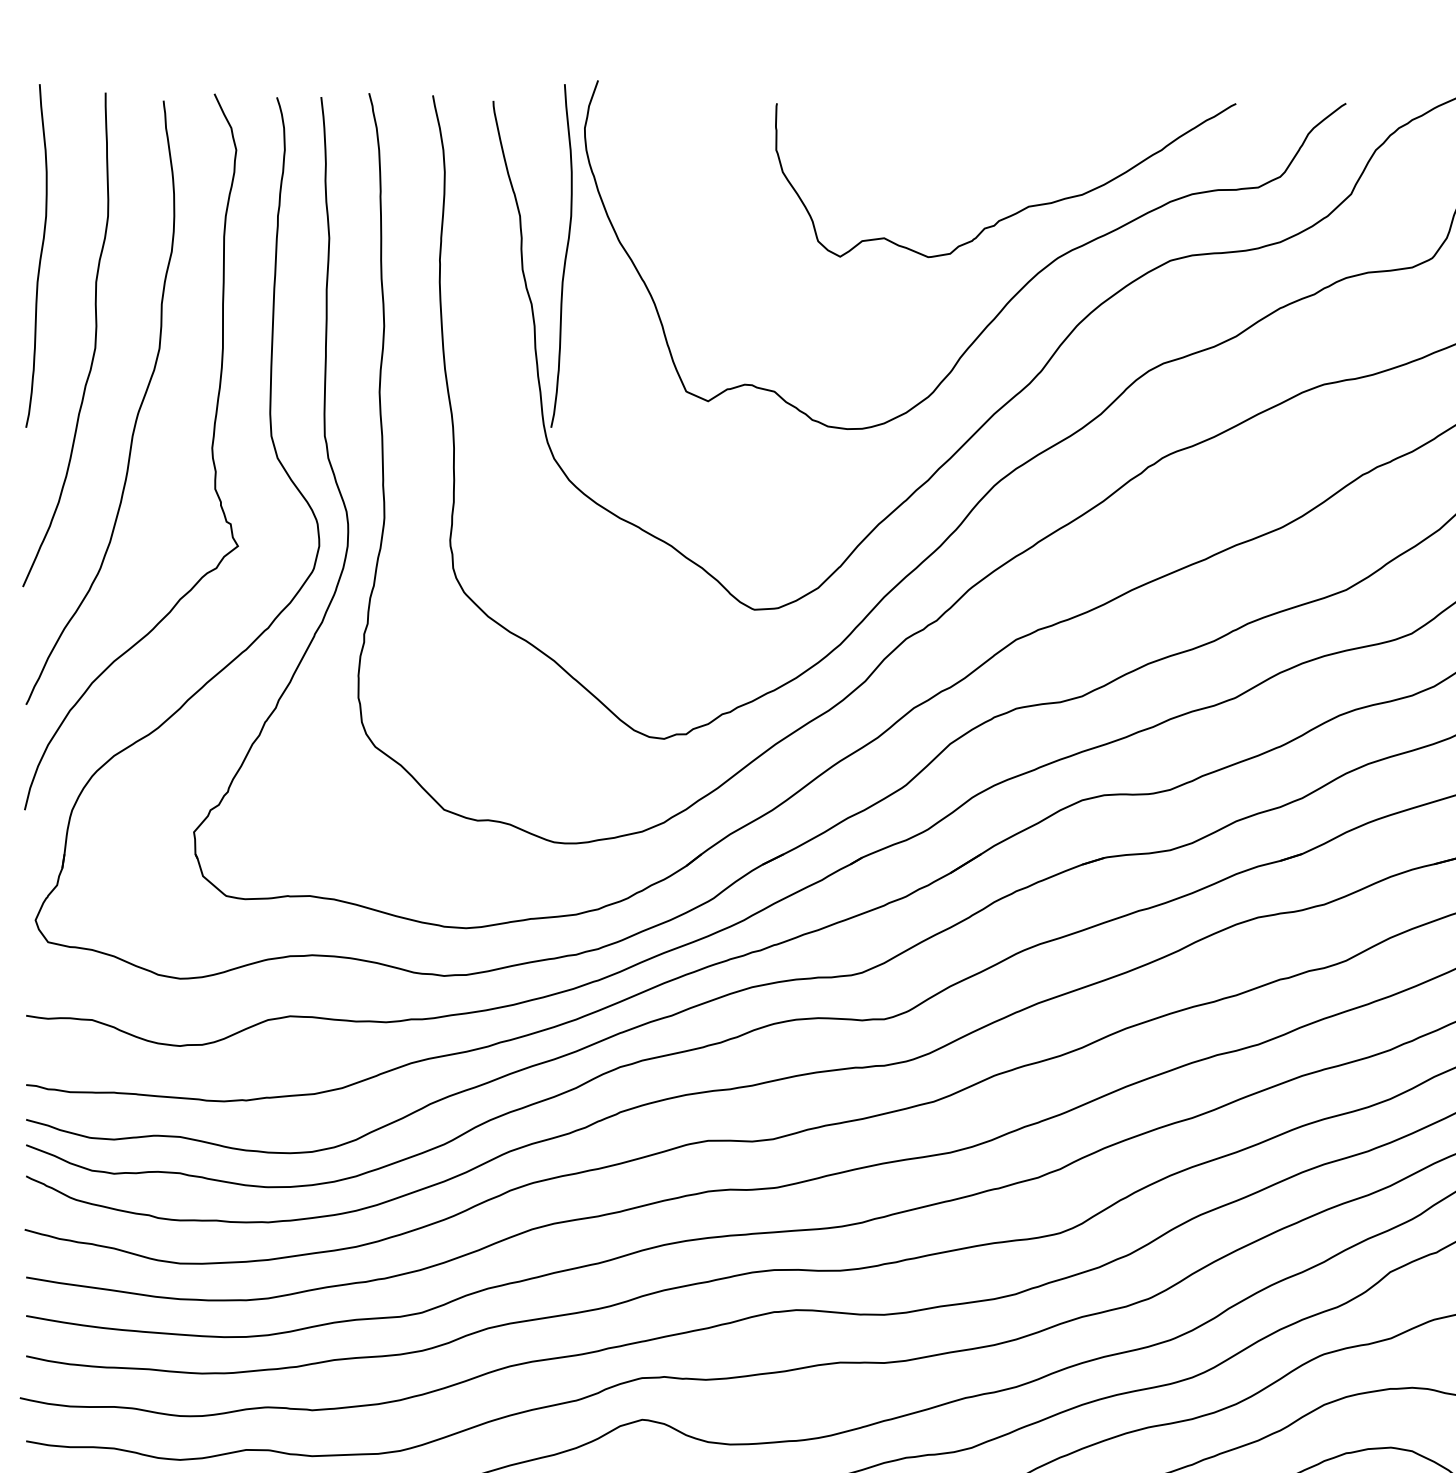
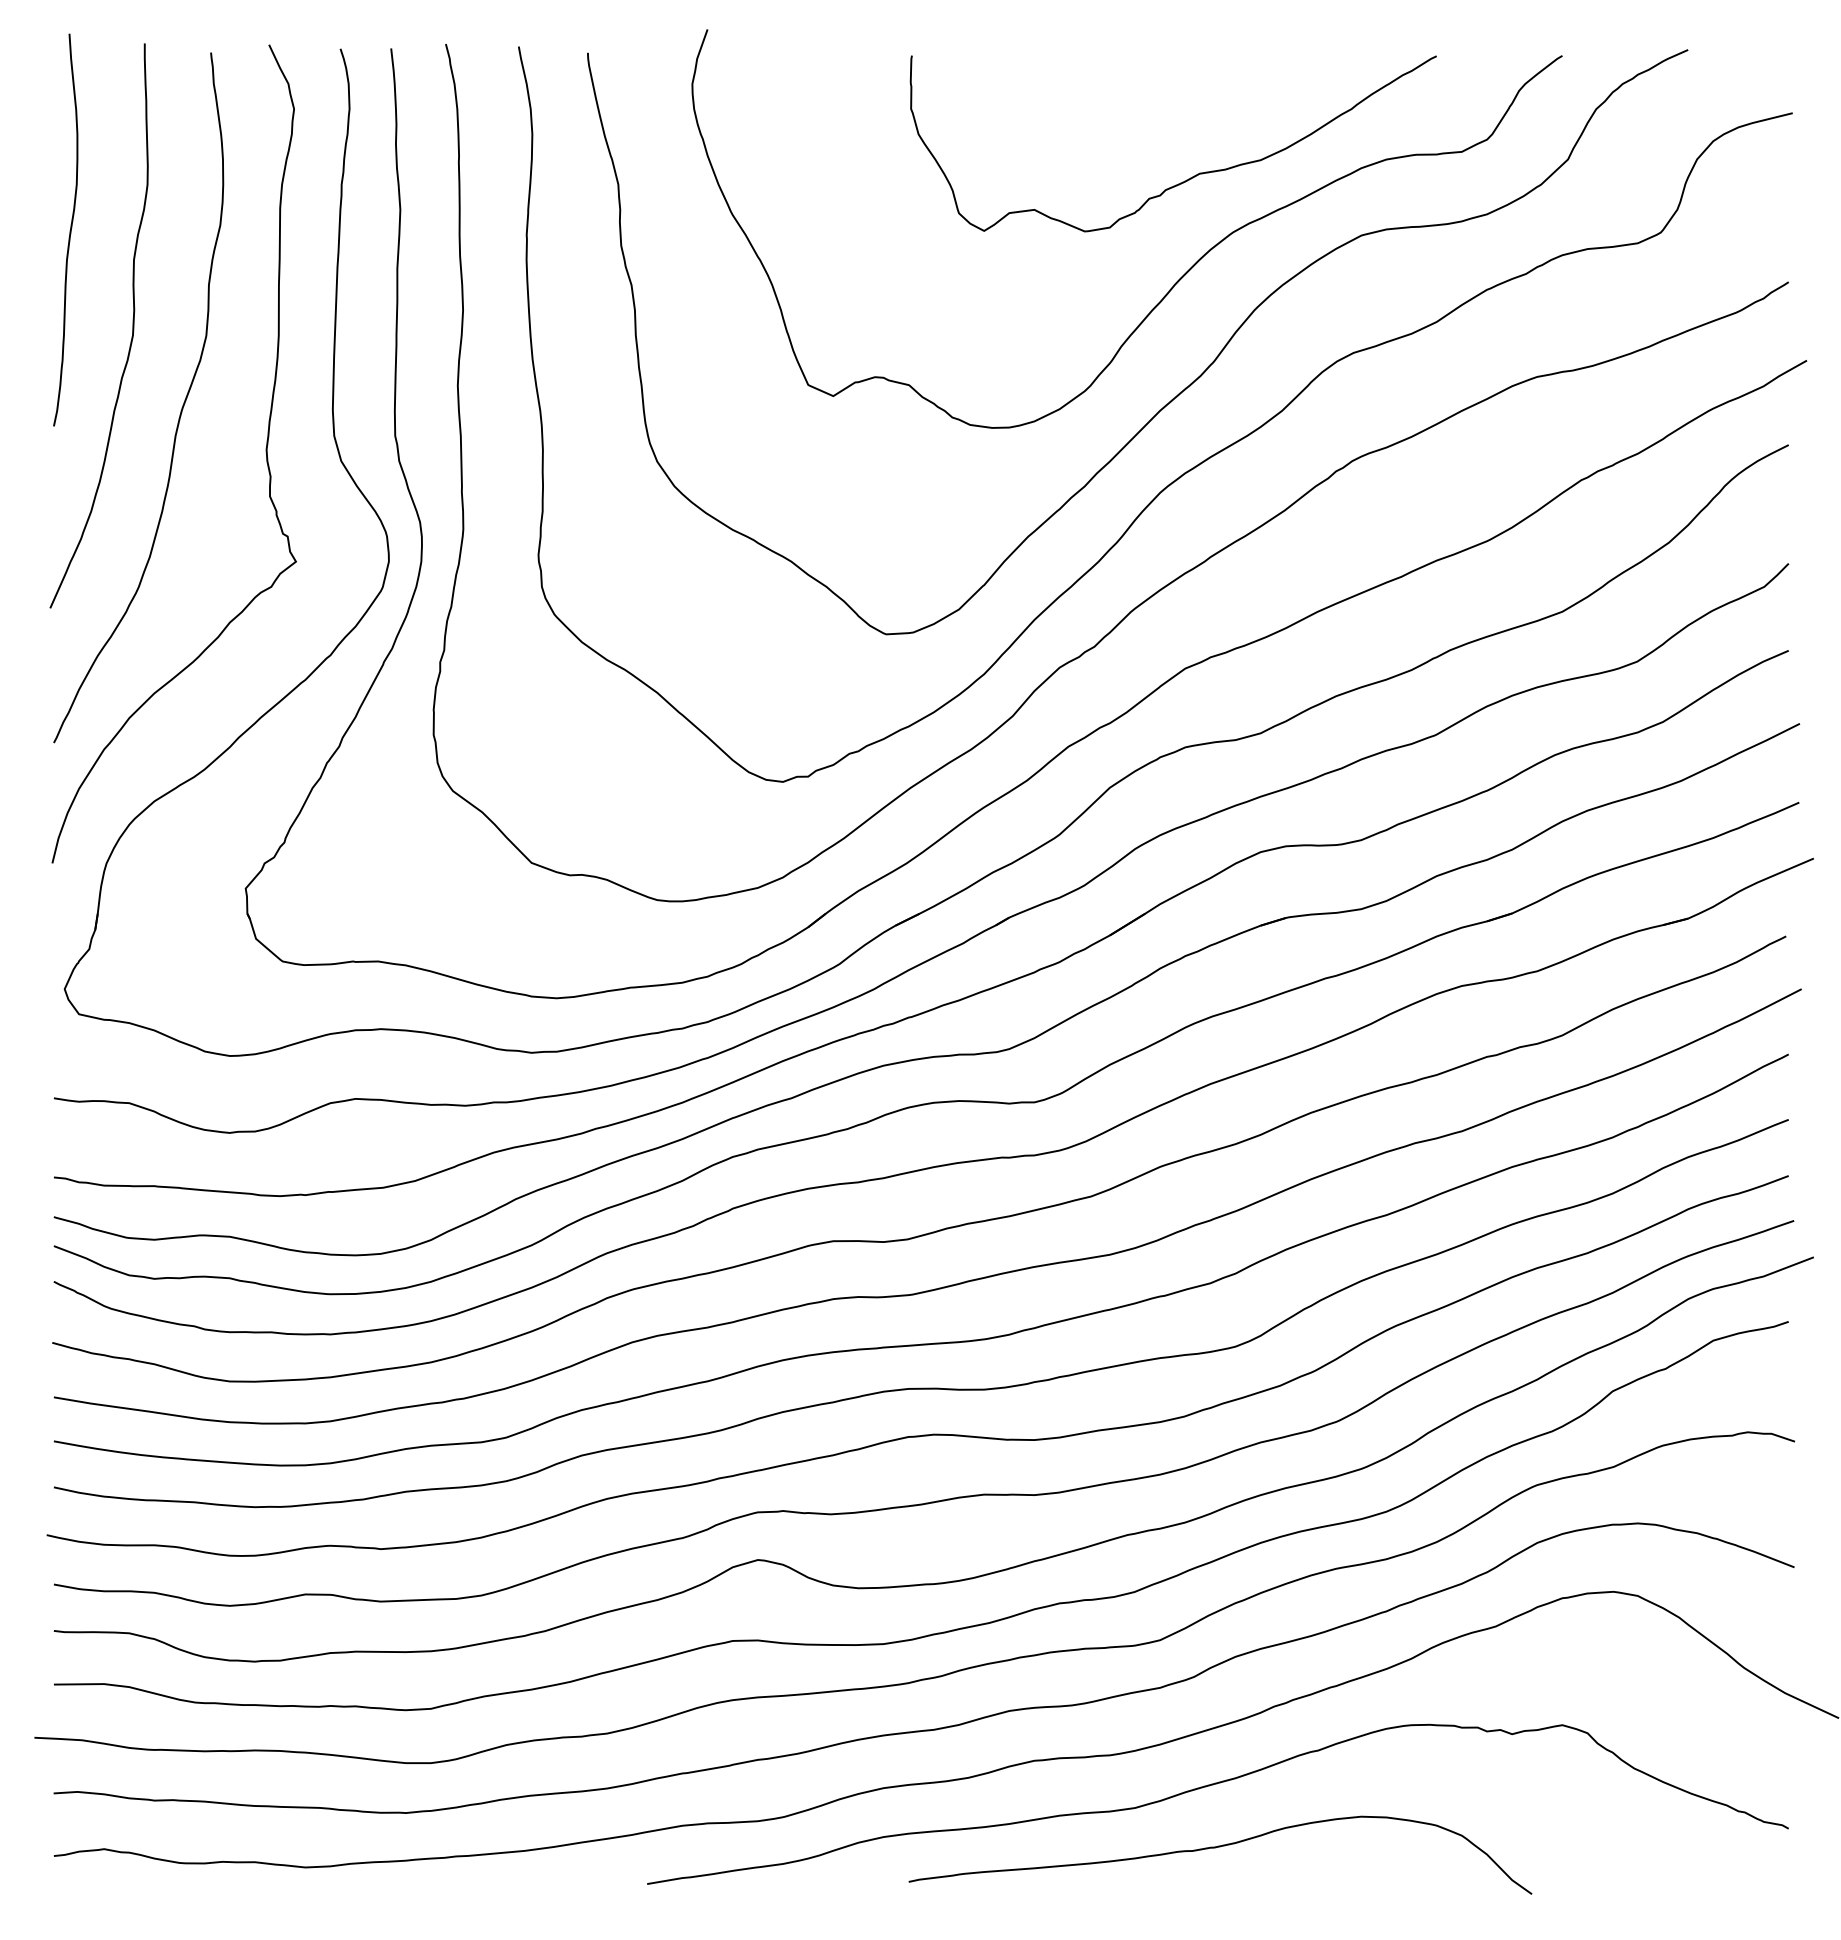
curve: (564, 256) -> (669, 230), removed

